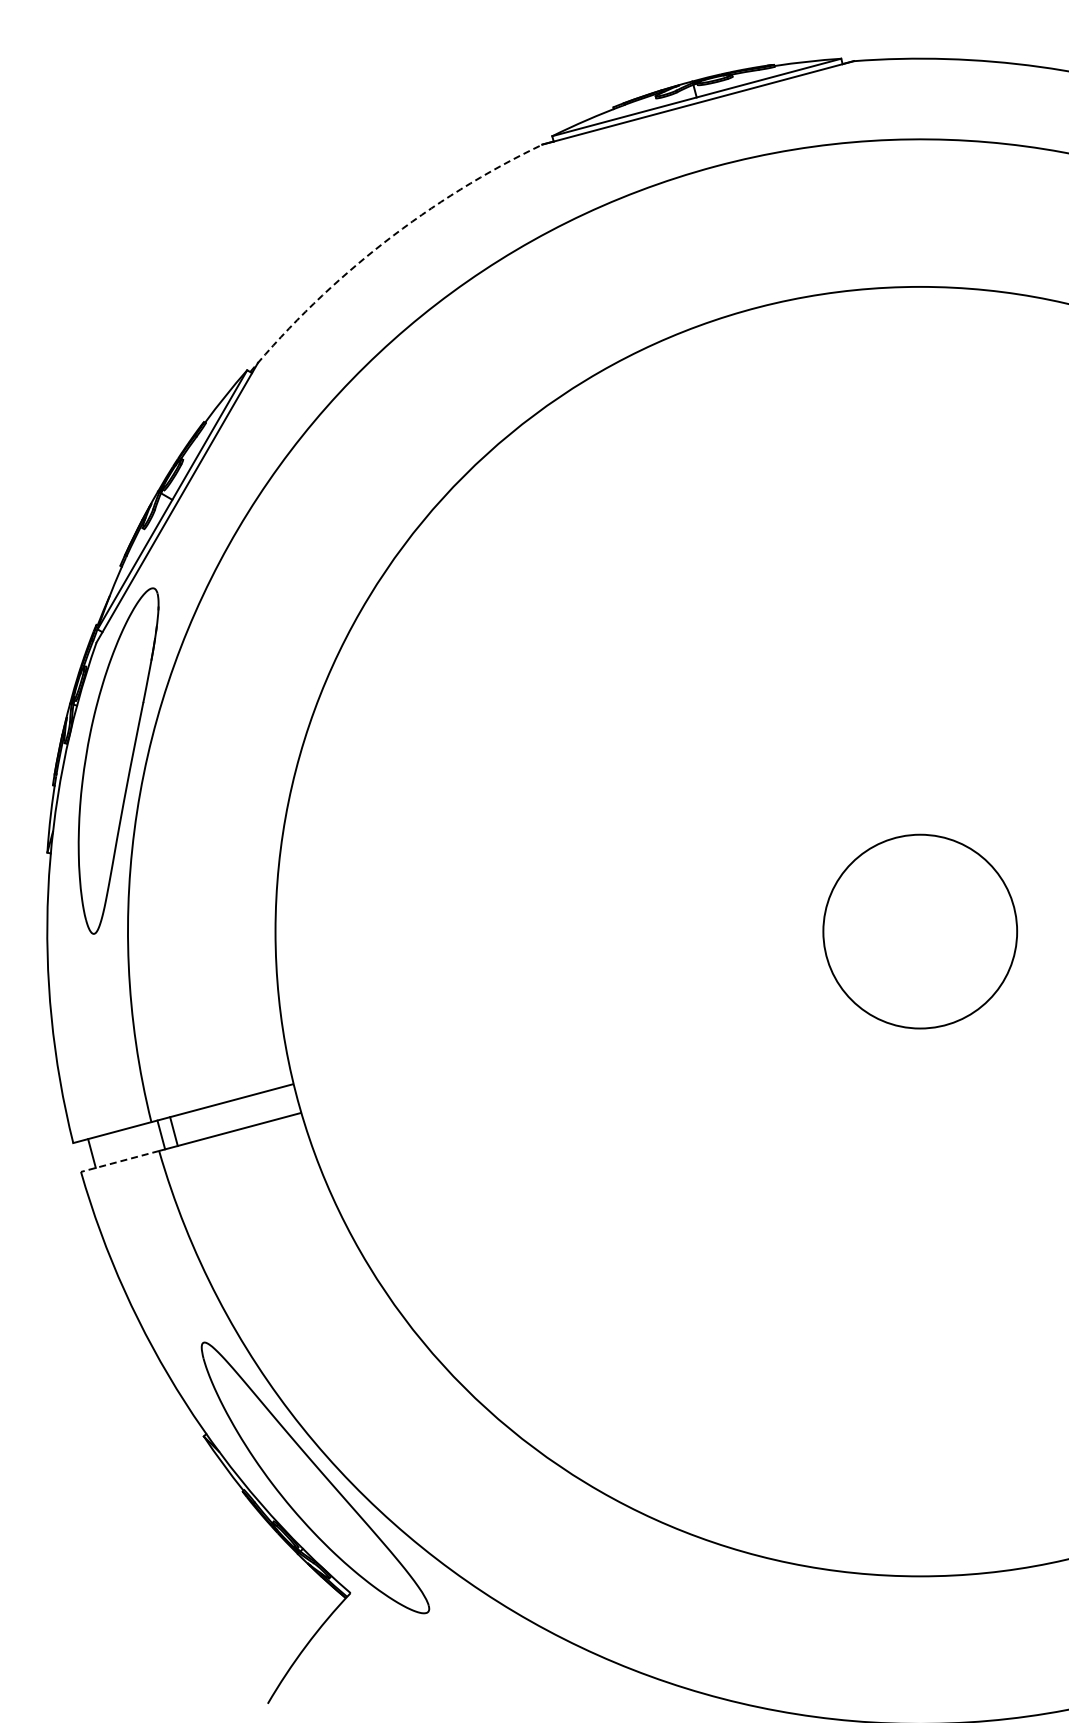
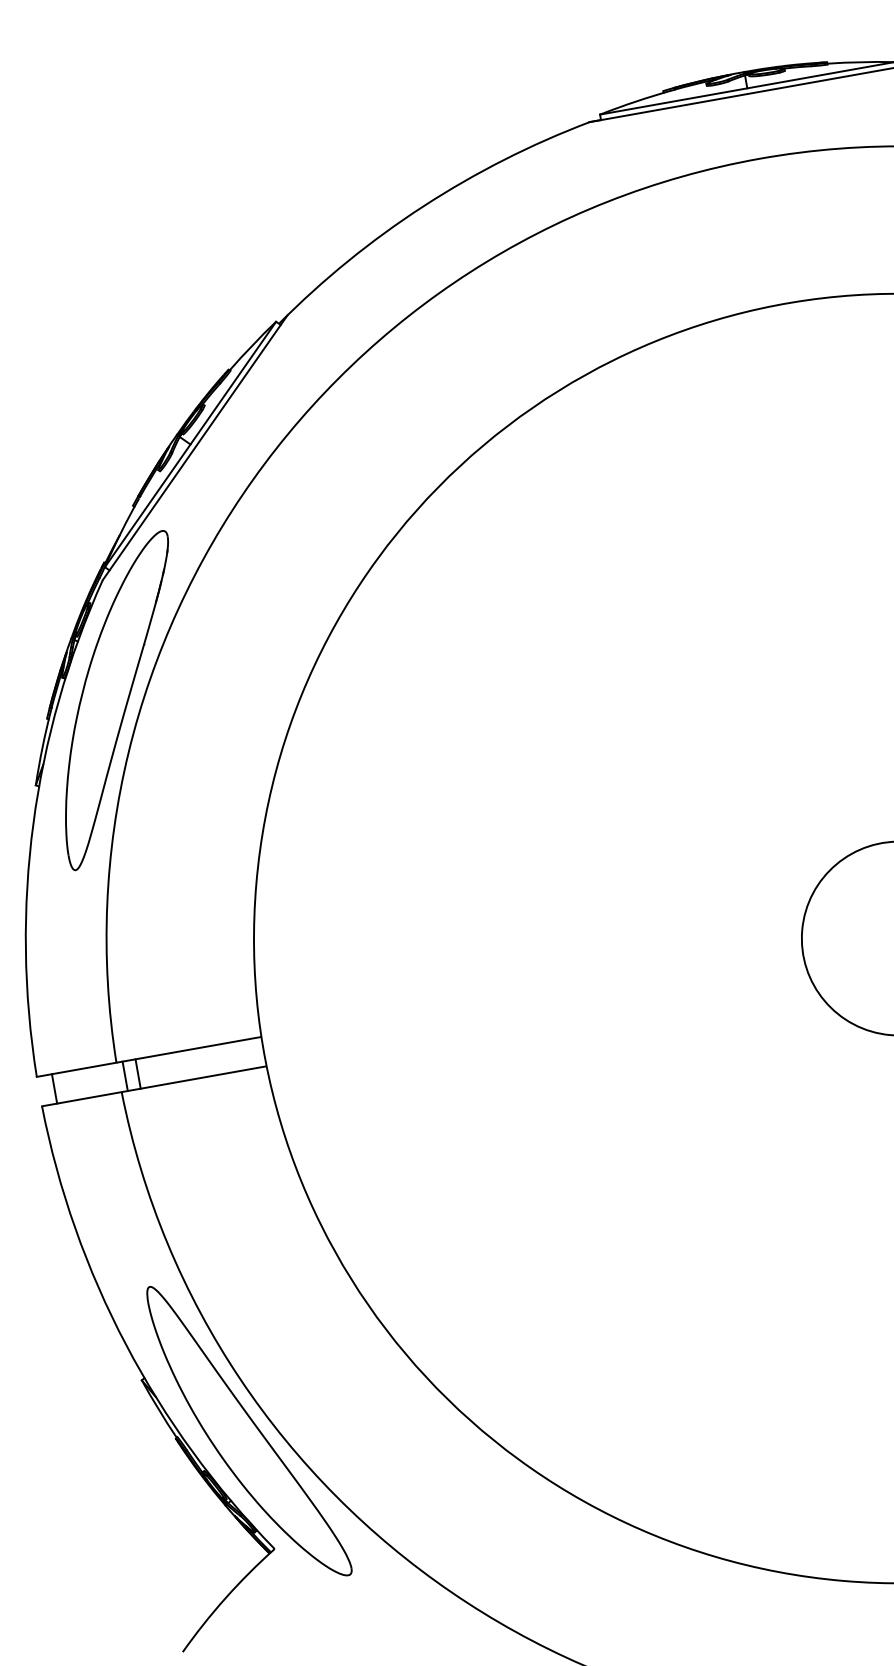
arc: (384, 242) -> (423, 206), dashed -> solid
line: (119, 1161) -> (81, 1099), dashed -> solid

